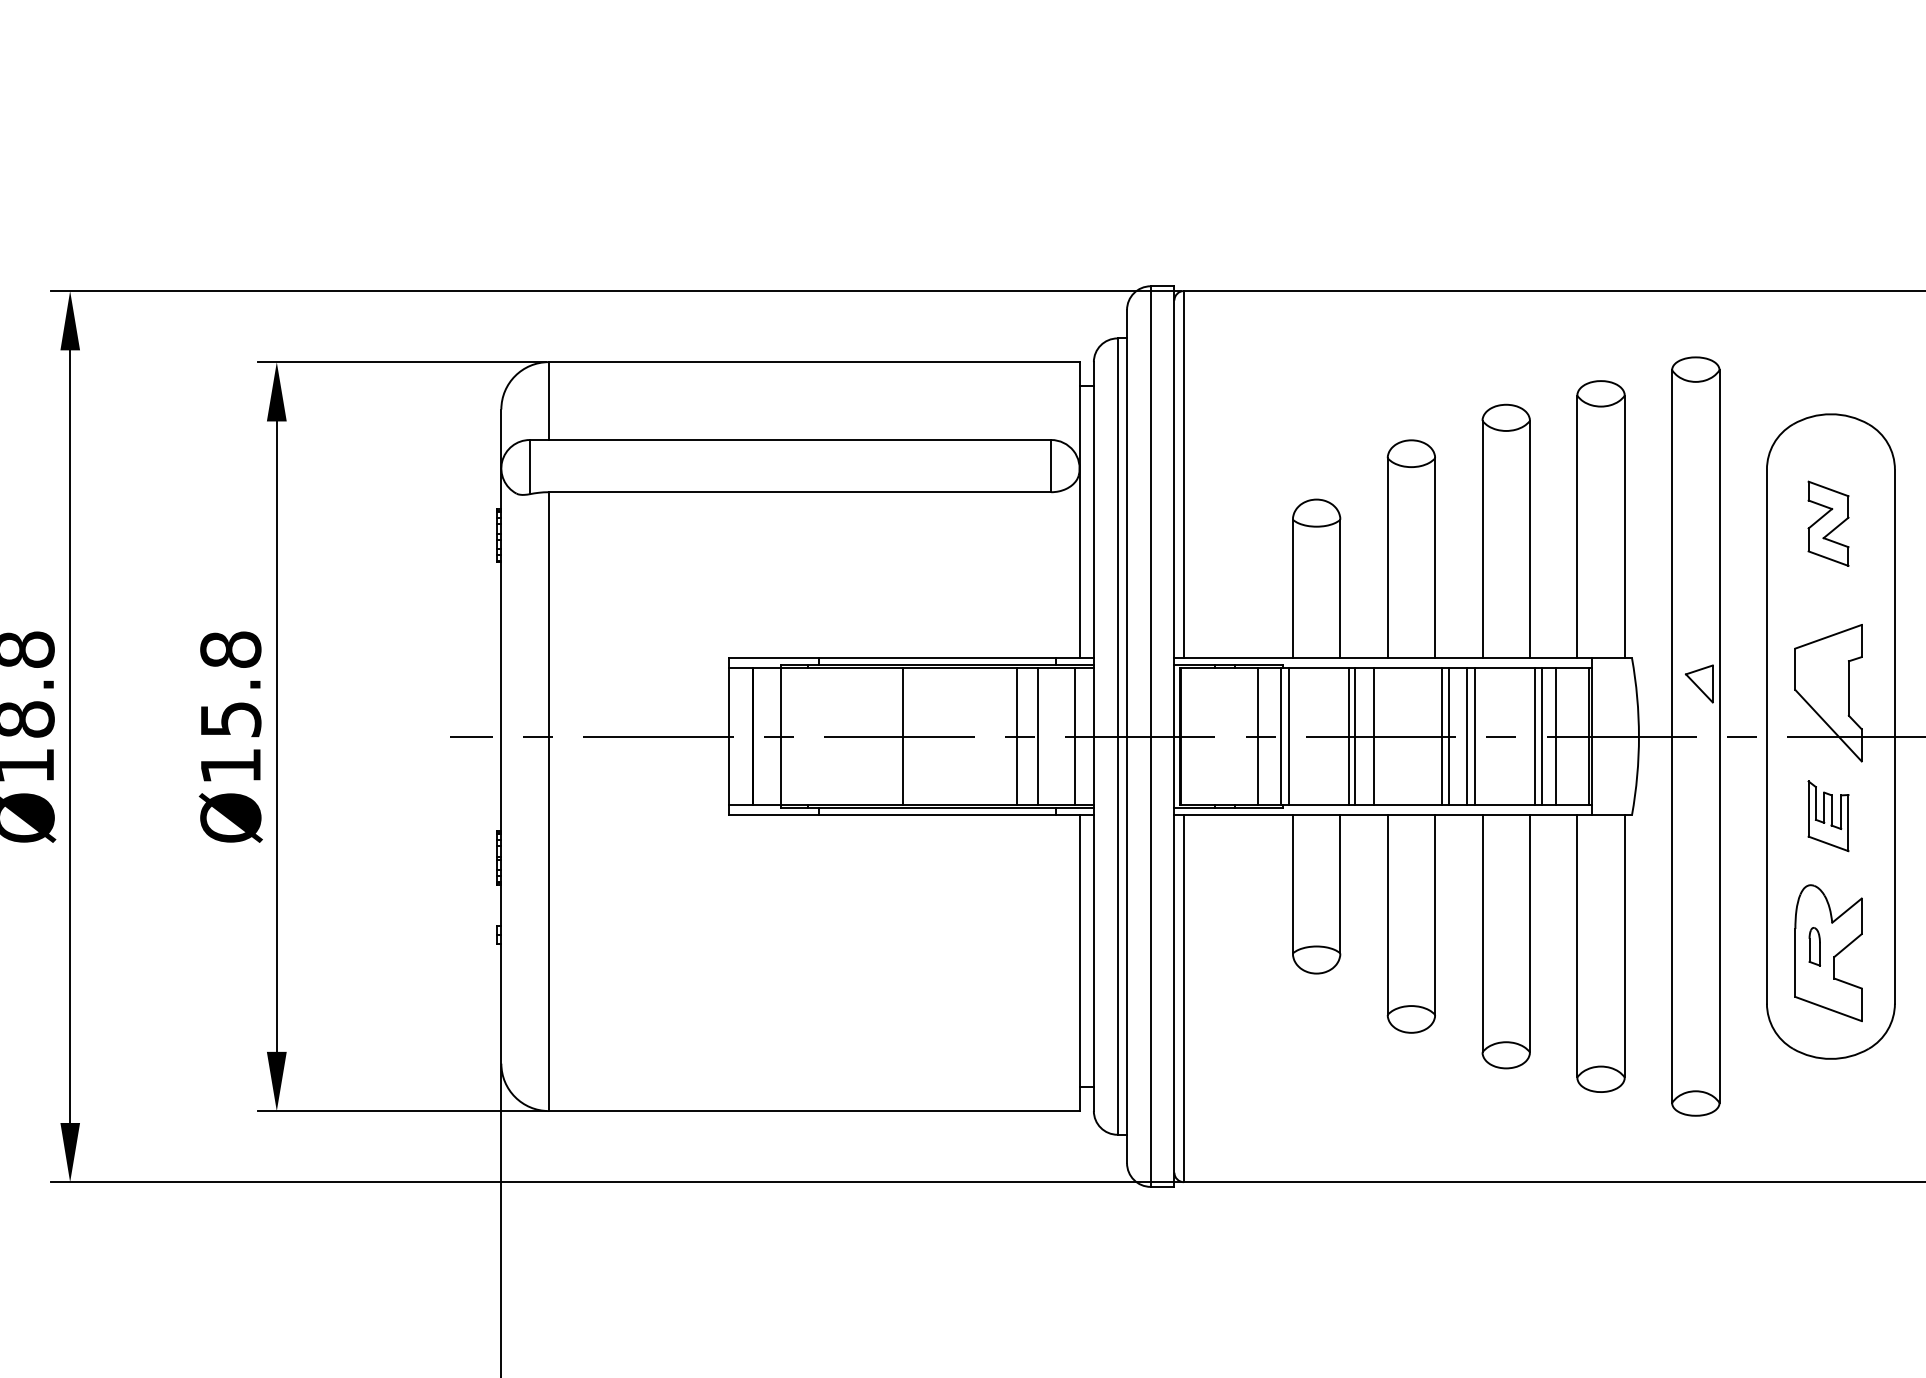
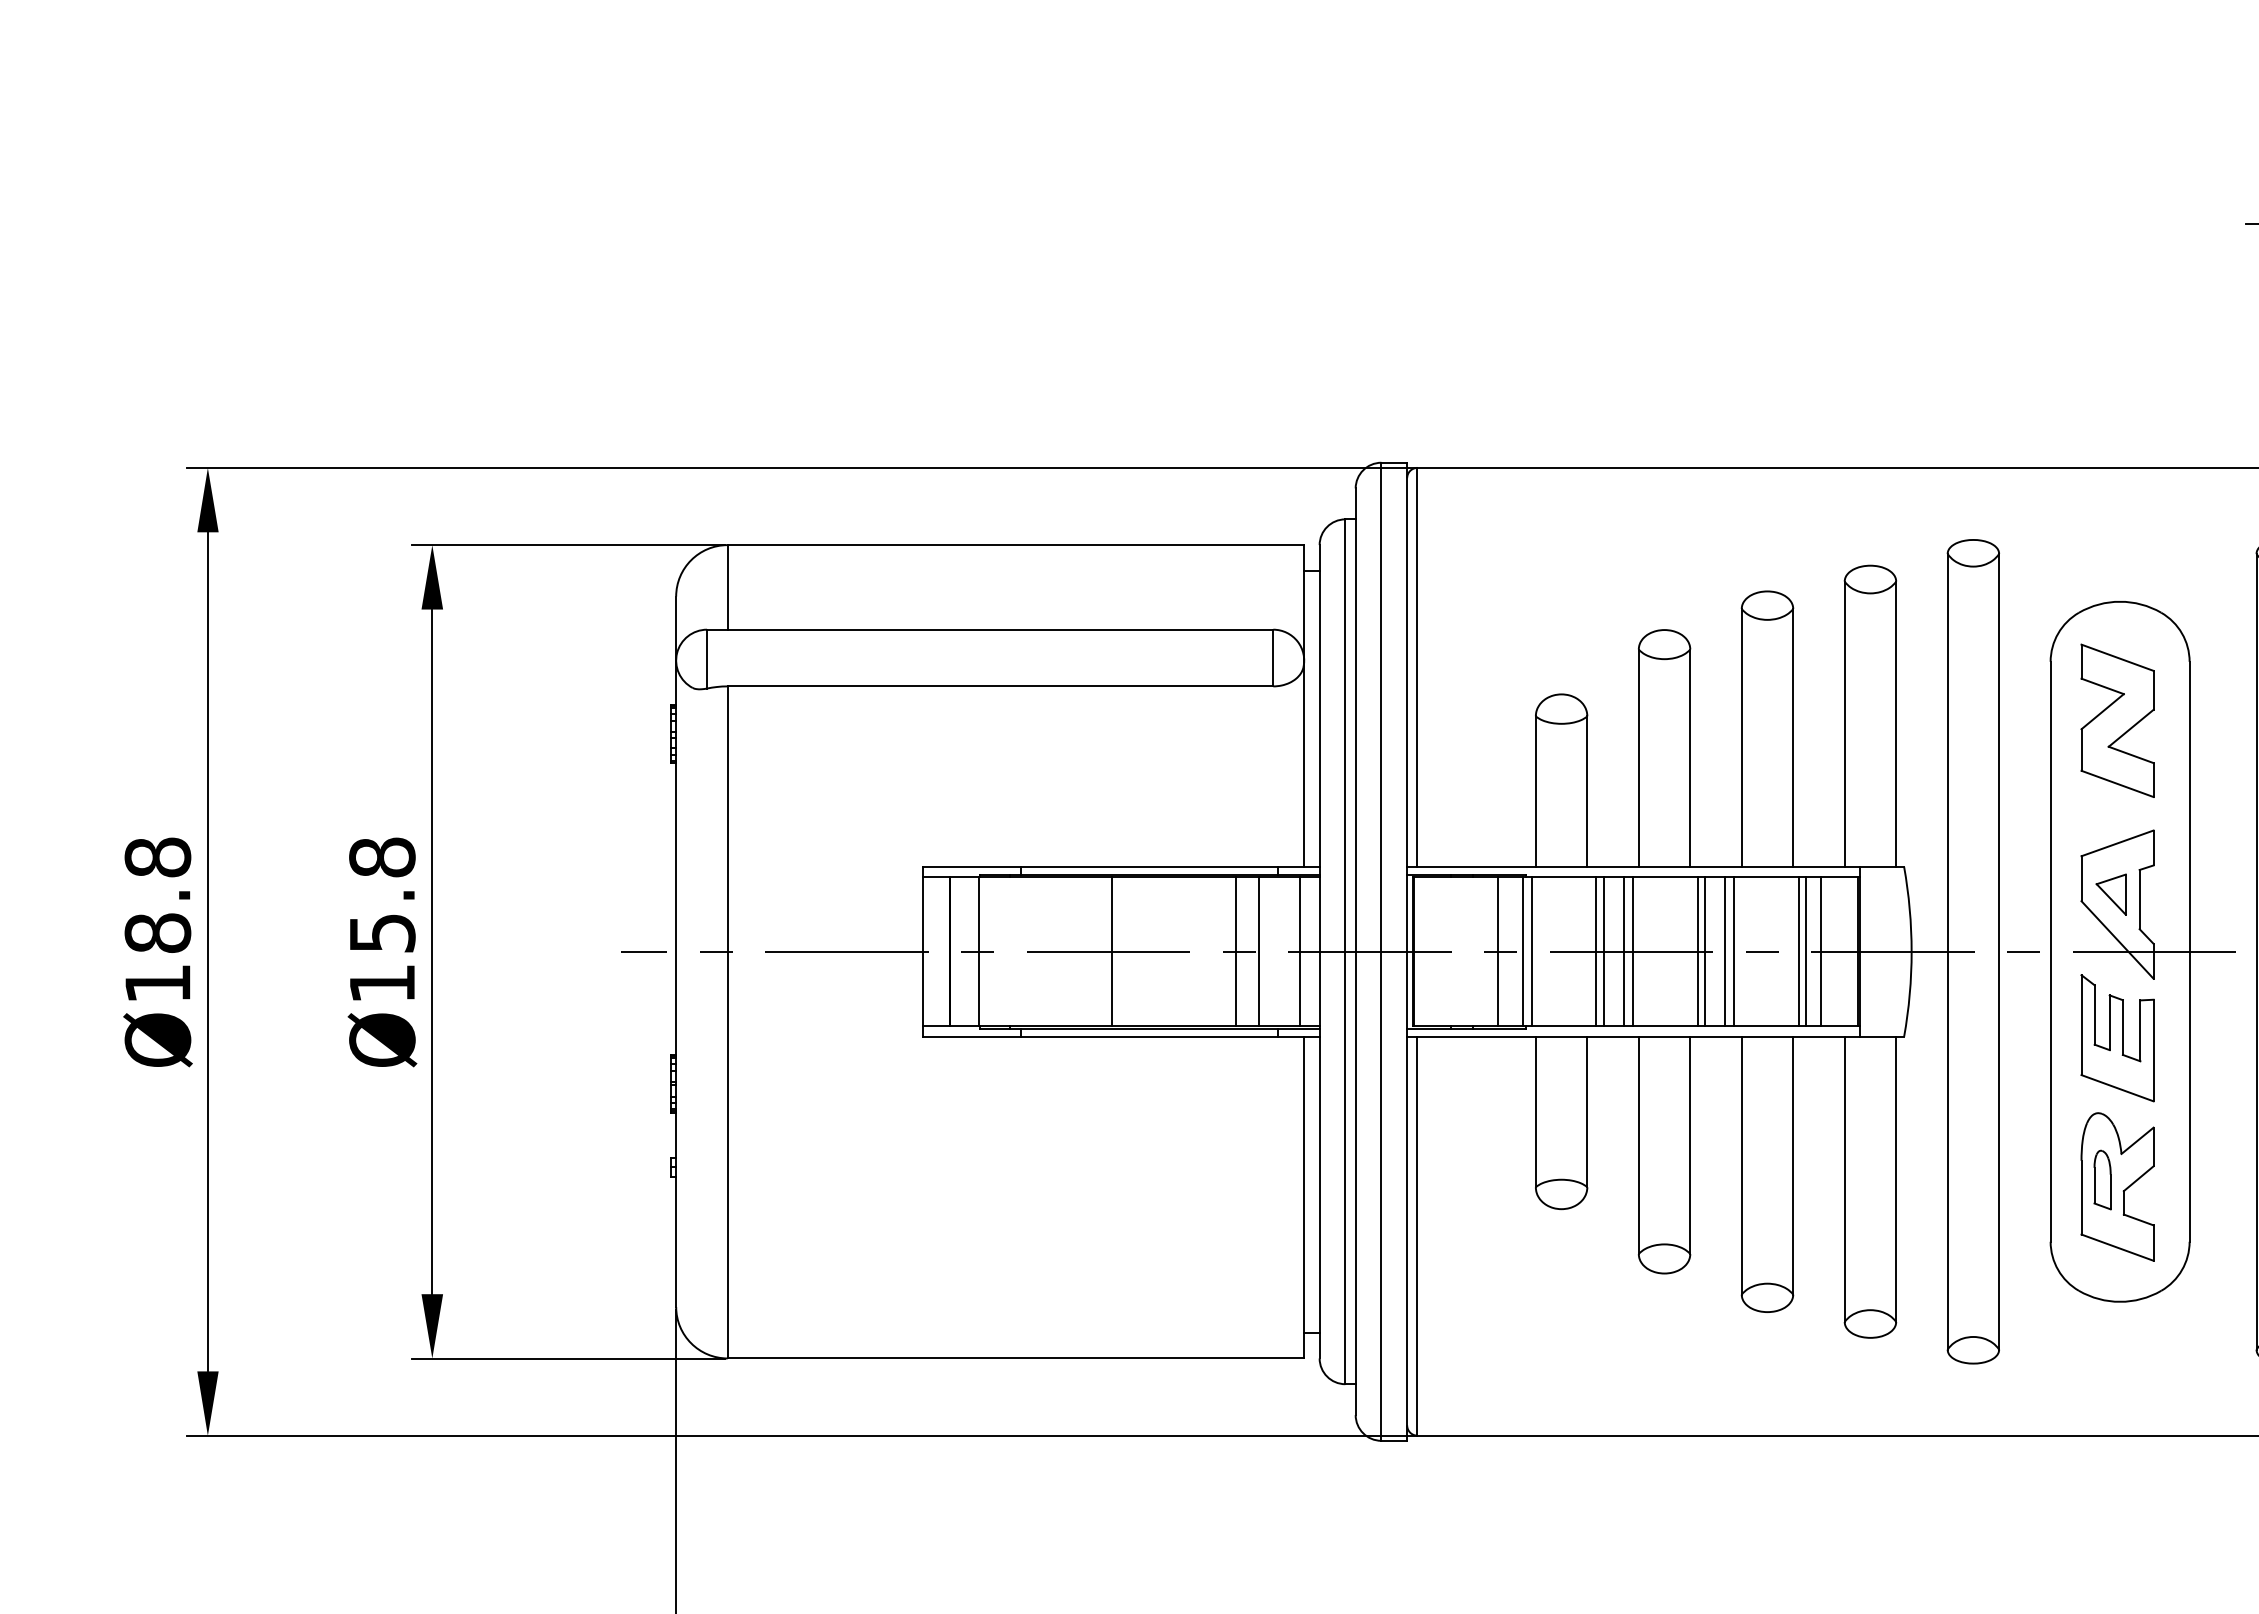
part: (1828, 523) -> (2117, 720), size x1.67
part: (1698, 683) -> (2110, 894), moved
line: (1381, 736) -> (1632, 951), added
part: (1828, 816) -> (2117, 1038), size x1.67
part: (1814, 946) -> (2102, 1179), size x1.43

